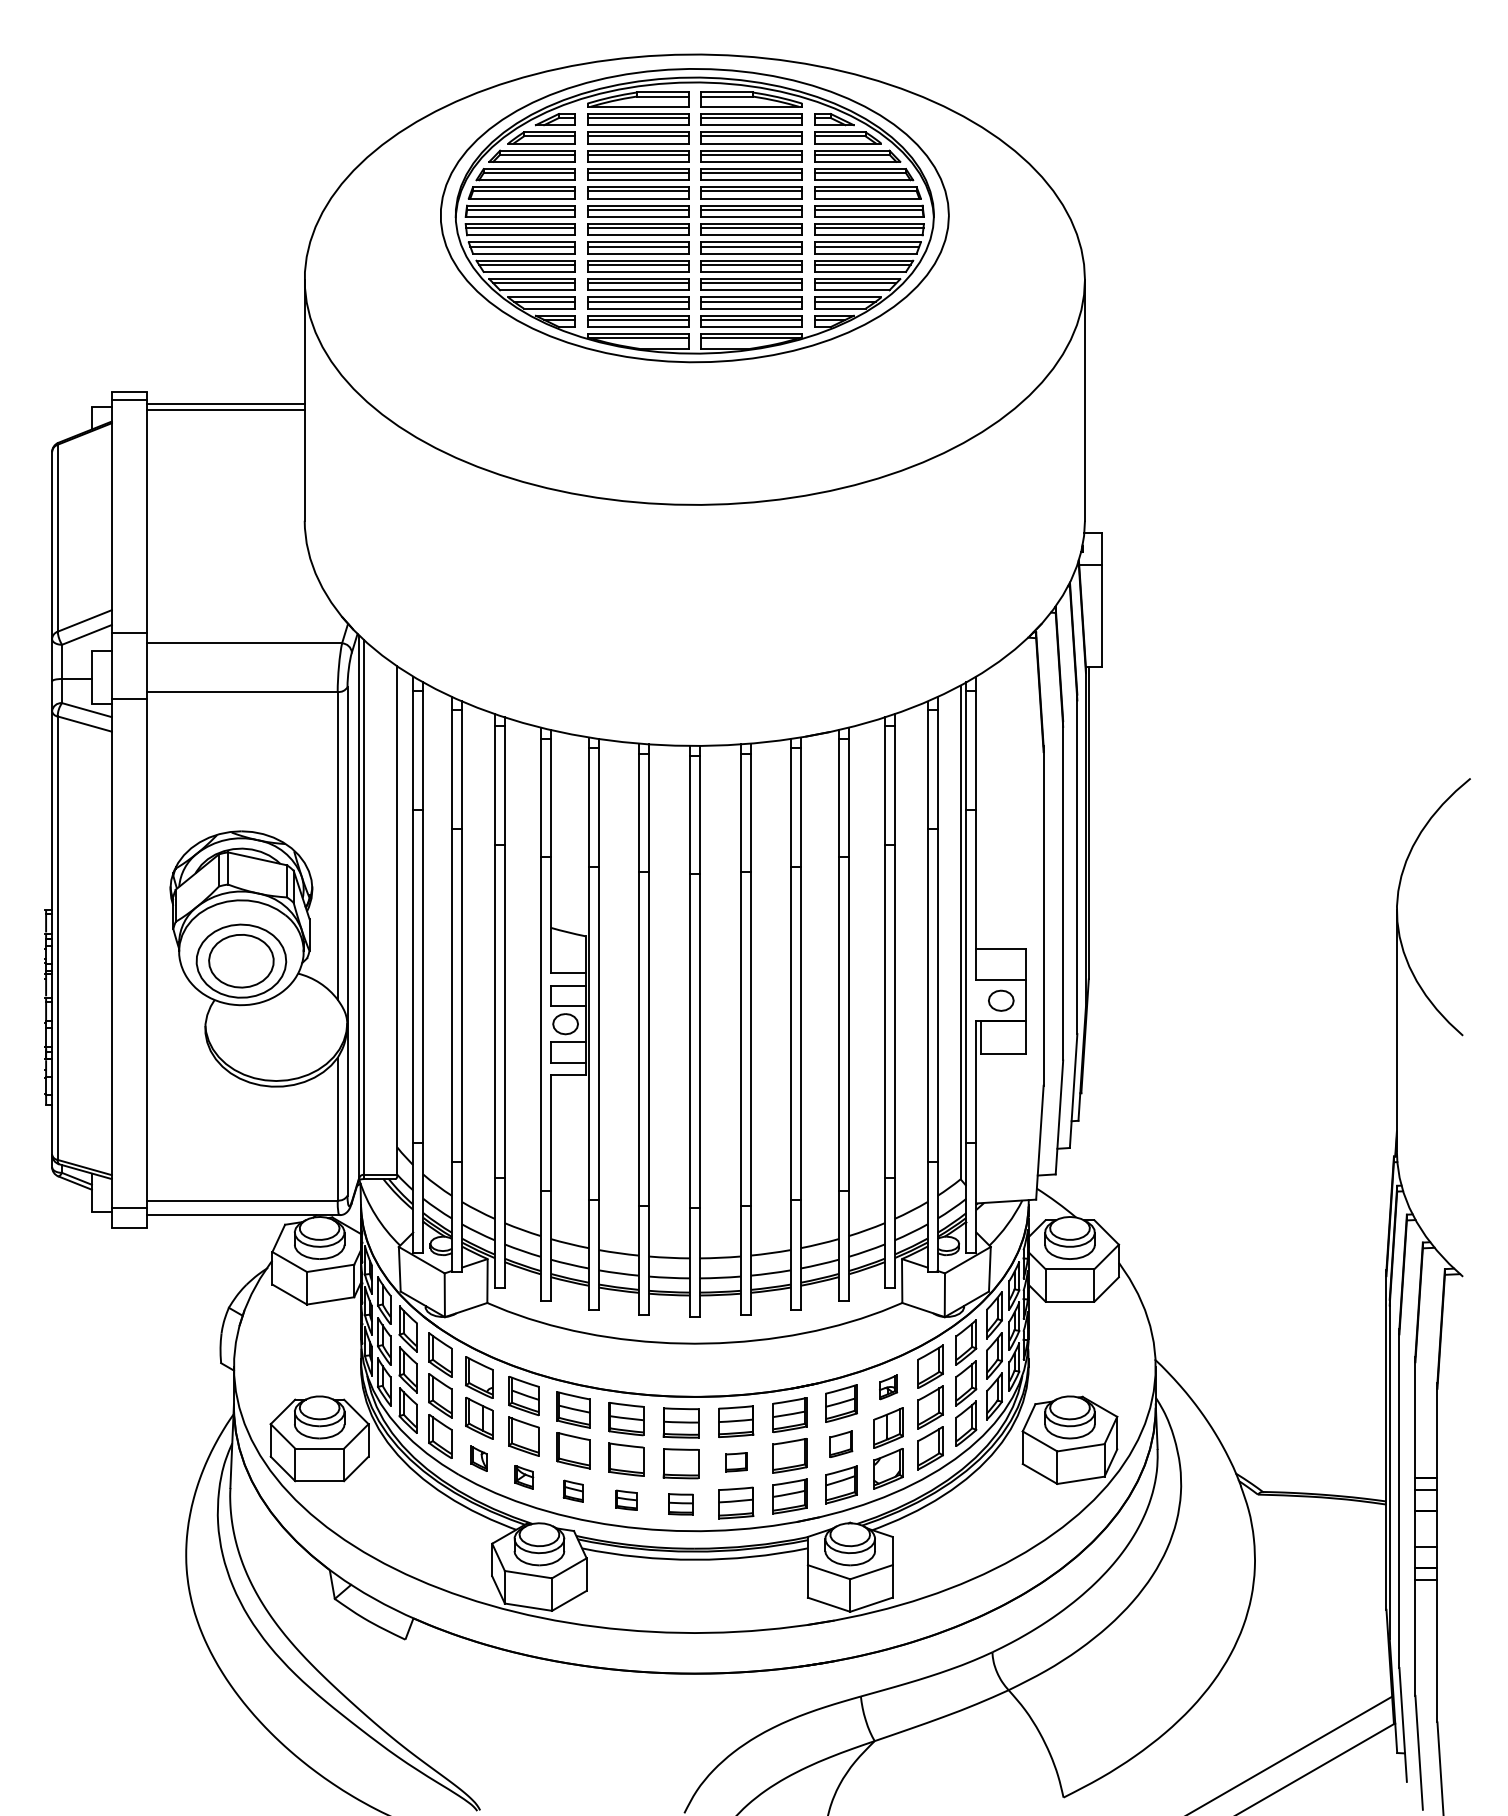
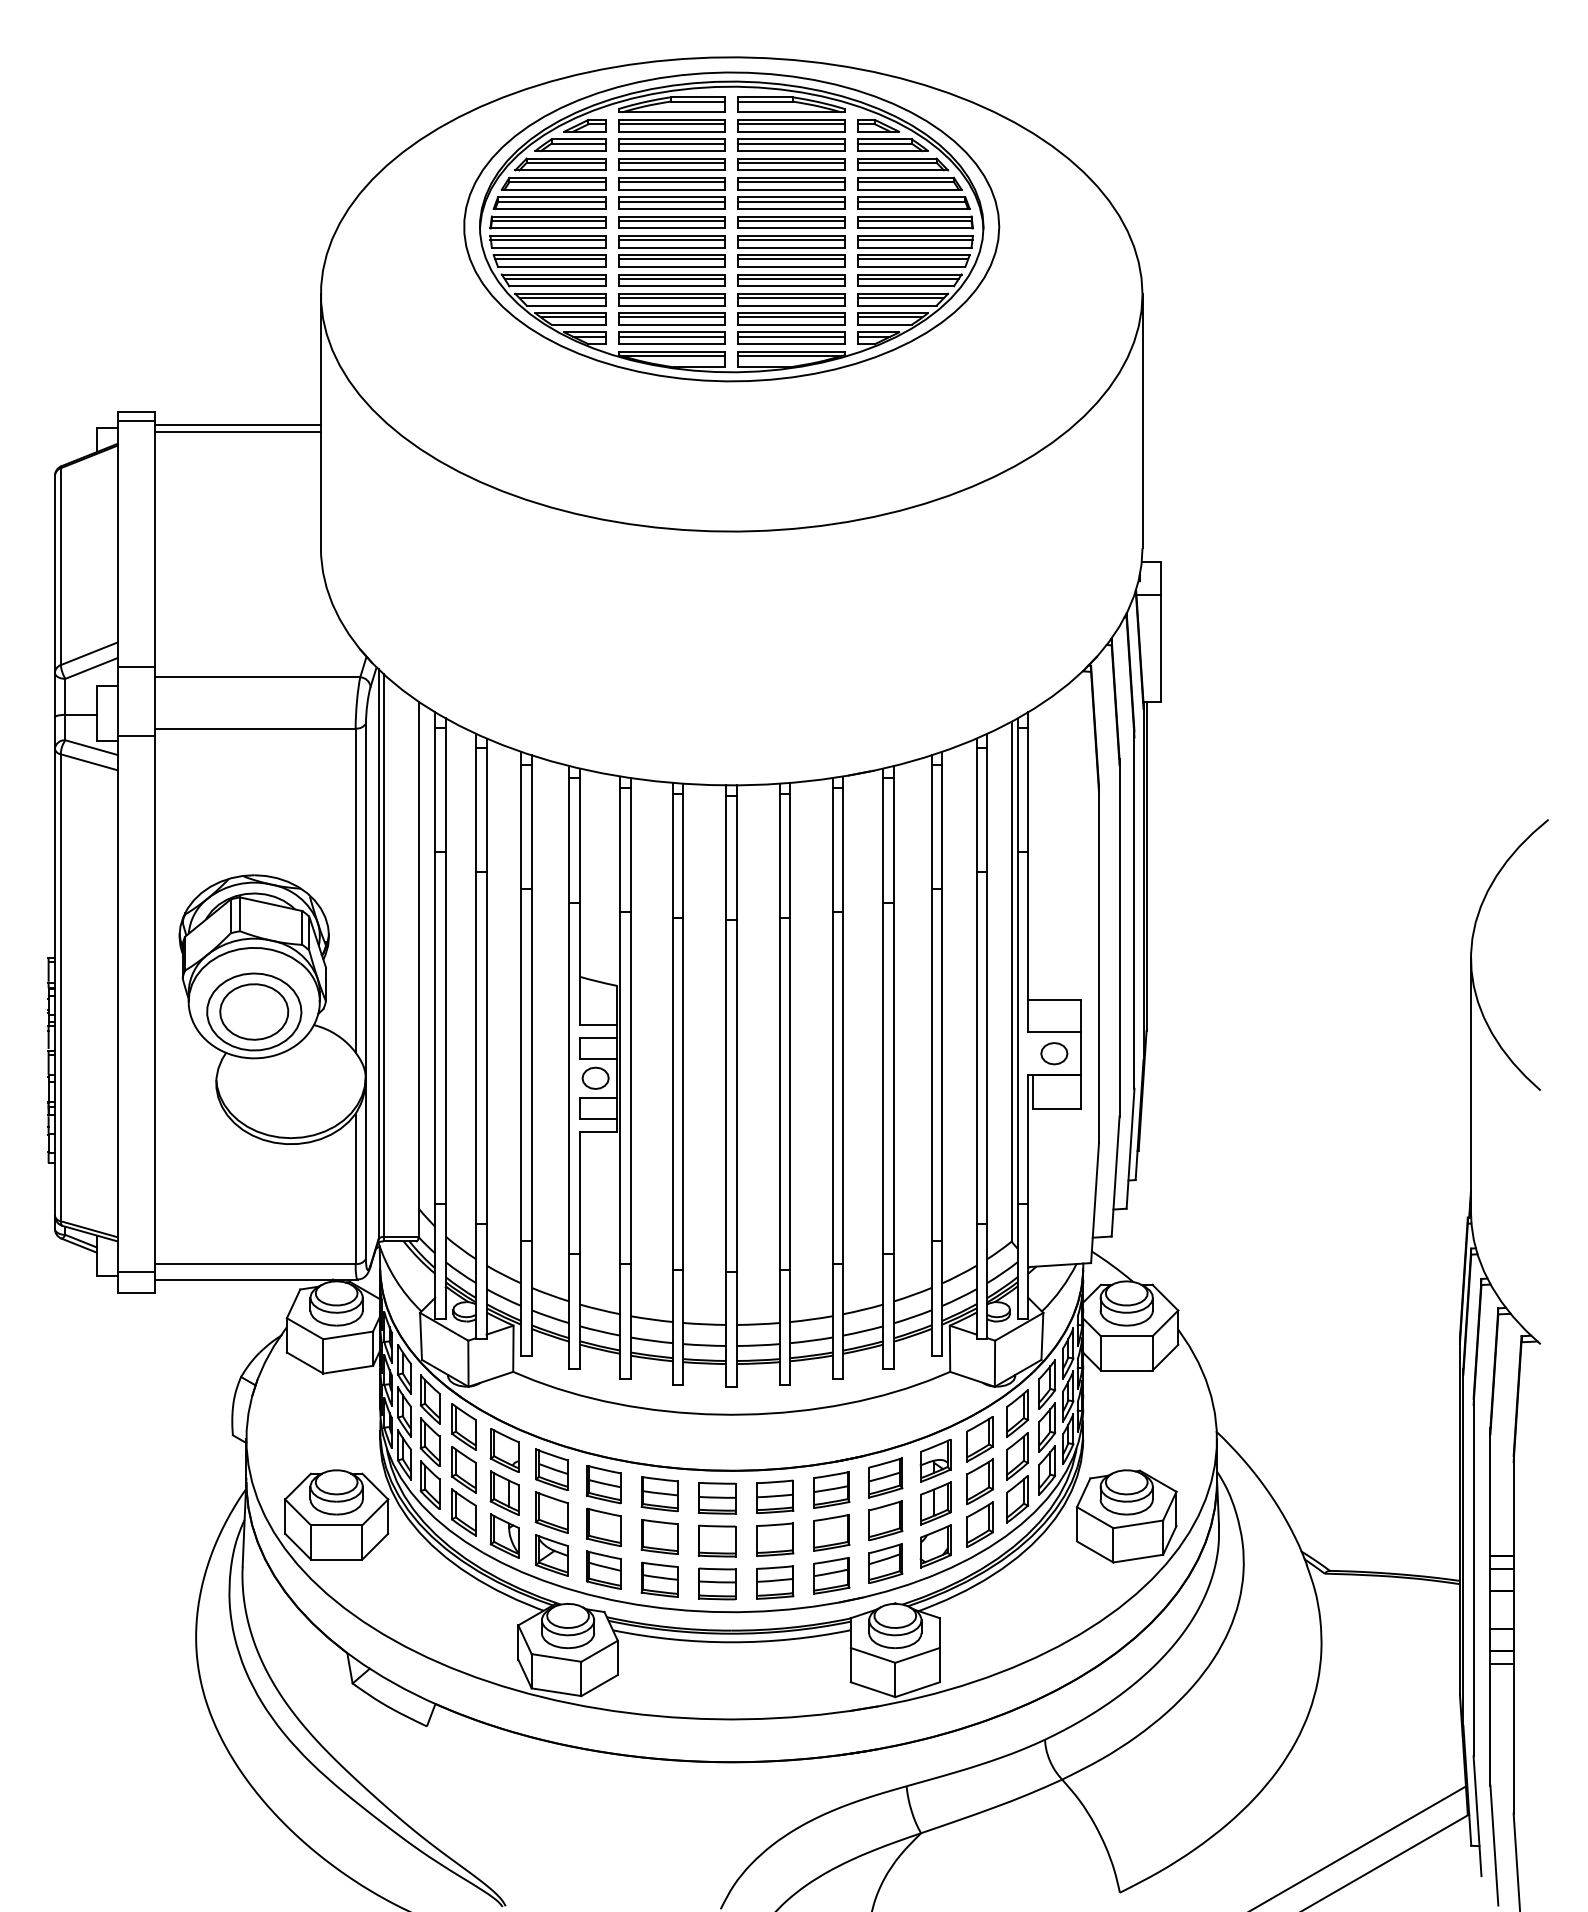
part: (888, 1387) -> (935, 1460), size x1.67
part: (840, 1444) -> (885, 1520), size x1.43
part: (479, 1458) -> (504, 1535), size x1.67
part: (736, 1462) -> (775, 1539), size x1.67
part: (523, 1477) -> (551, 1555), size x1.67
part: (573, 1490) -> (603, 1569), size x1.67
part: (626, 1500) -> (659, 1579), size x1.67
part: (681, 1503) -> (717, 1583), size x1.43

